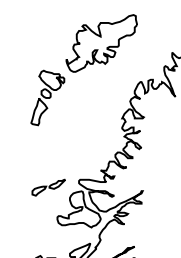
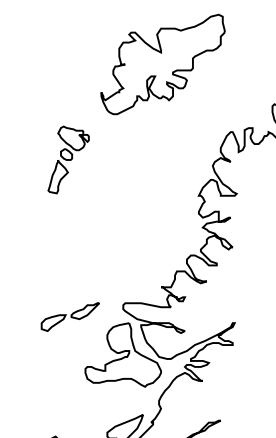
part: (47, 97) -> (68, 159), size x0.7

